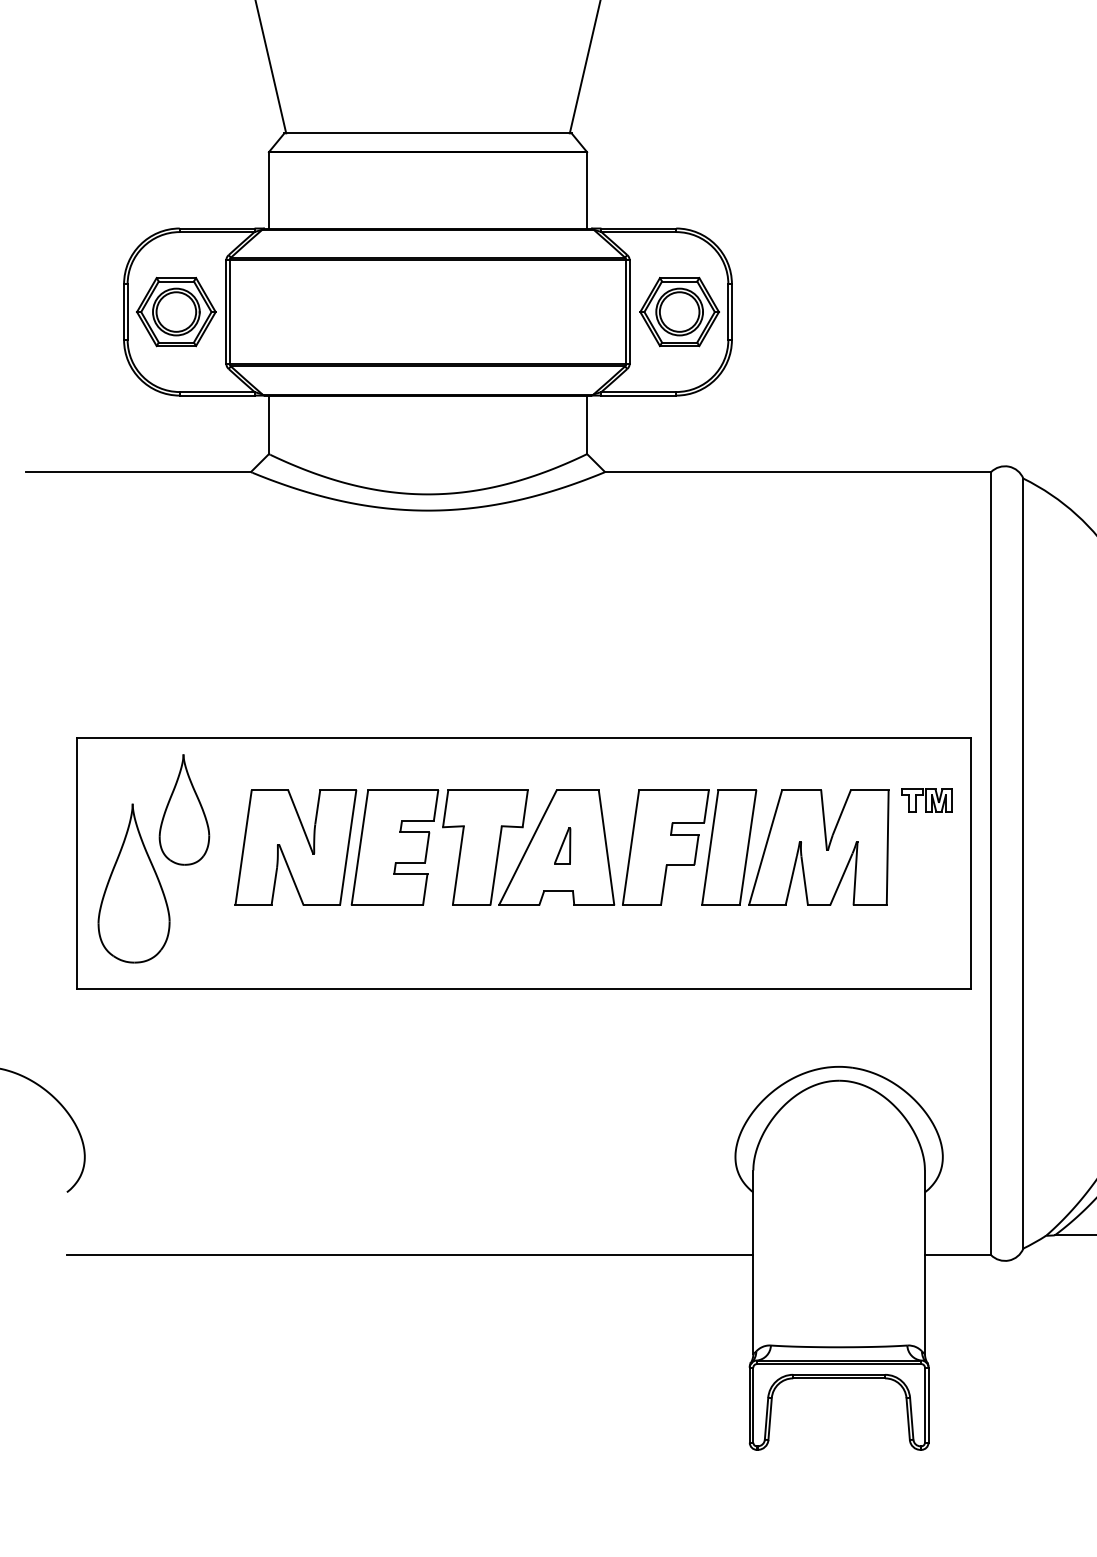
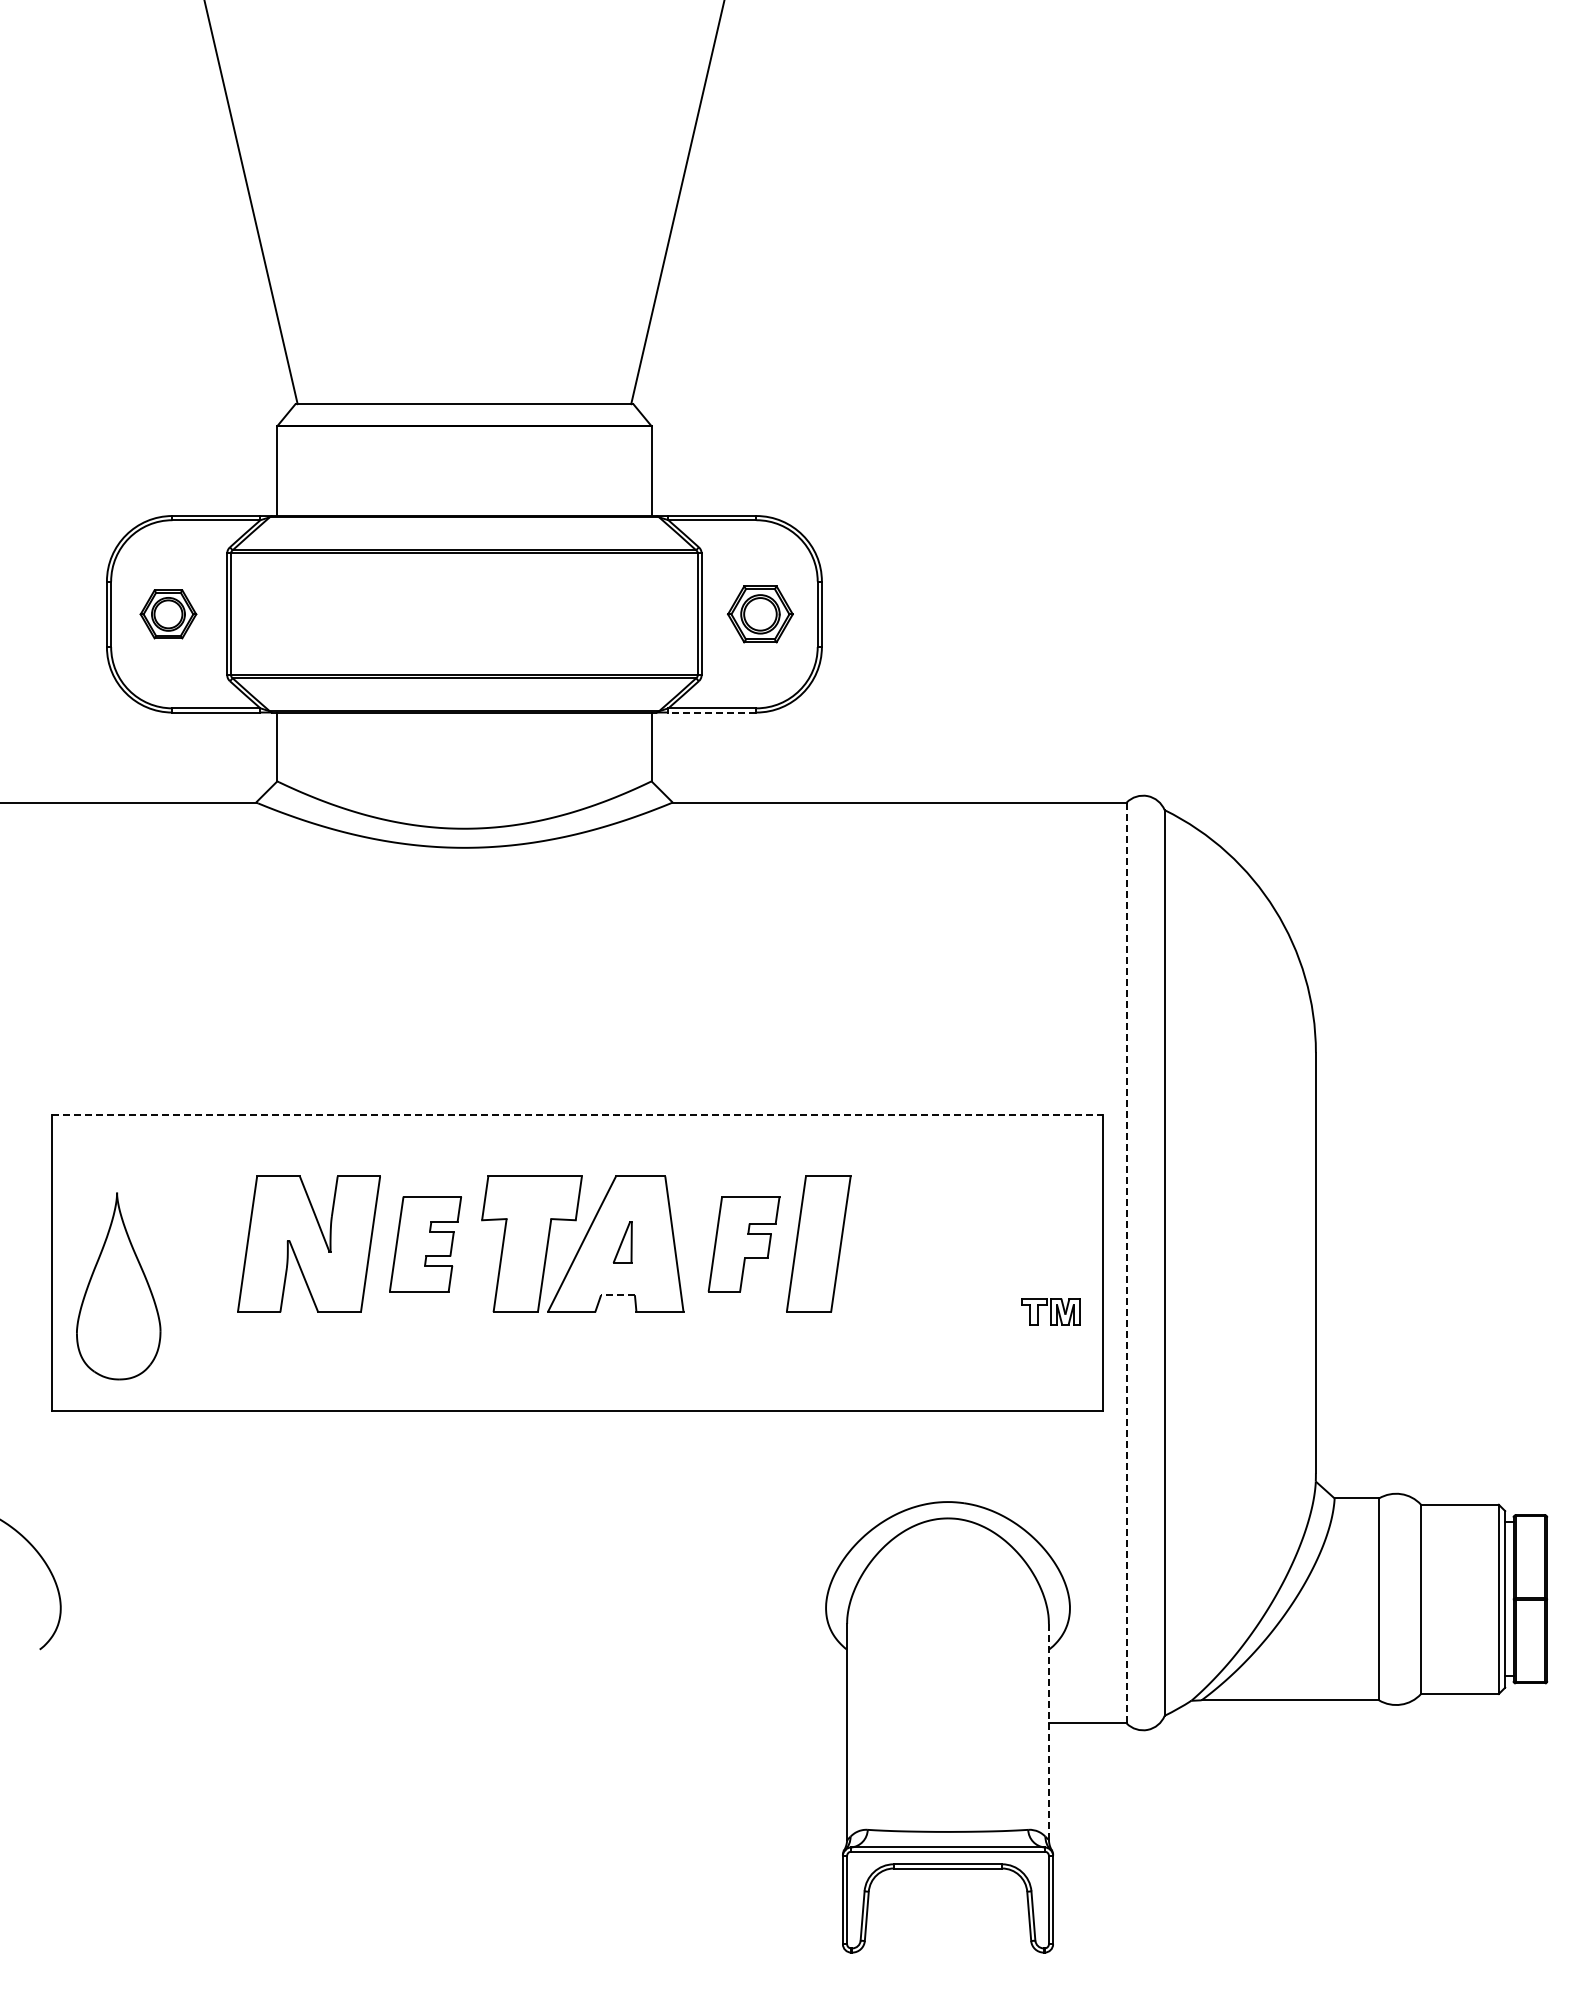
part: (176, 312) -> (168, 614), size x0.6
part: (679, 312) -> (760, 614), size x0.7
line: (638, 395) -> (712, 712), solid -> dashed
line: (524, 738) -> (577, 1115), solid -> dashed
part: (926, 800) -> (1050, 1311), moved
part: (184, 809) -> (177, 1199), removed
part: (394, 847) -> (425, 1243), size x0.7
part: (665, 847) -> (743, 1243), size x0.7
part: (819, 847) -> (924, 1243), removed
line: (990, 864) -> (1126, 1263), solid -> dashed
line: (558, 891) -> (618, 1295), solid -> dashed
line: (410, 1255) -> (443, 1723), removed
line: (924, 1261) -> (1048, 1731), solid -> dashed

